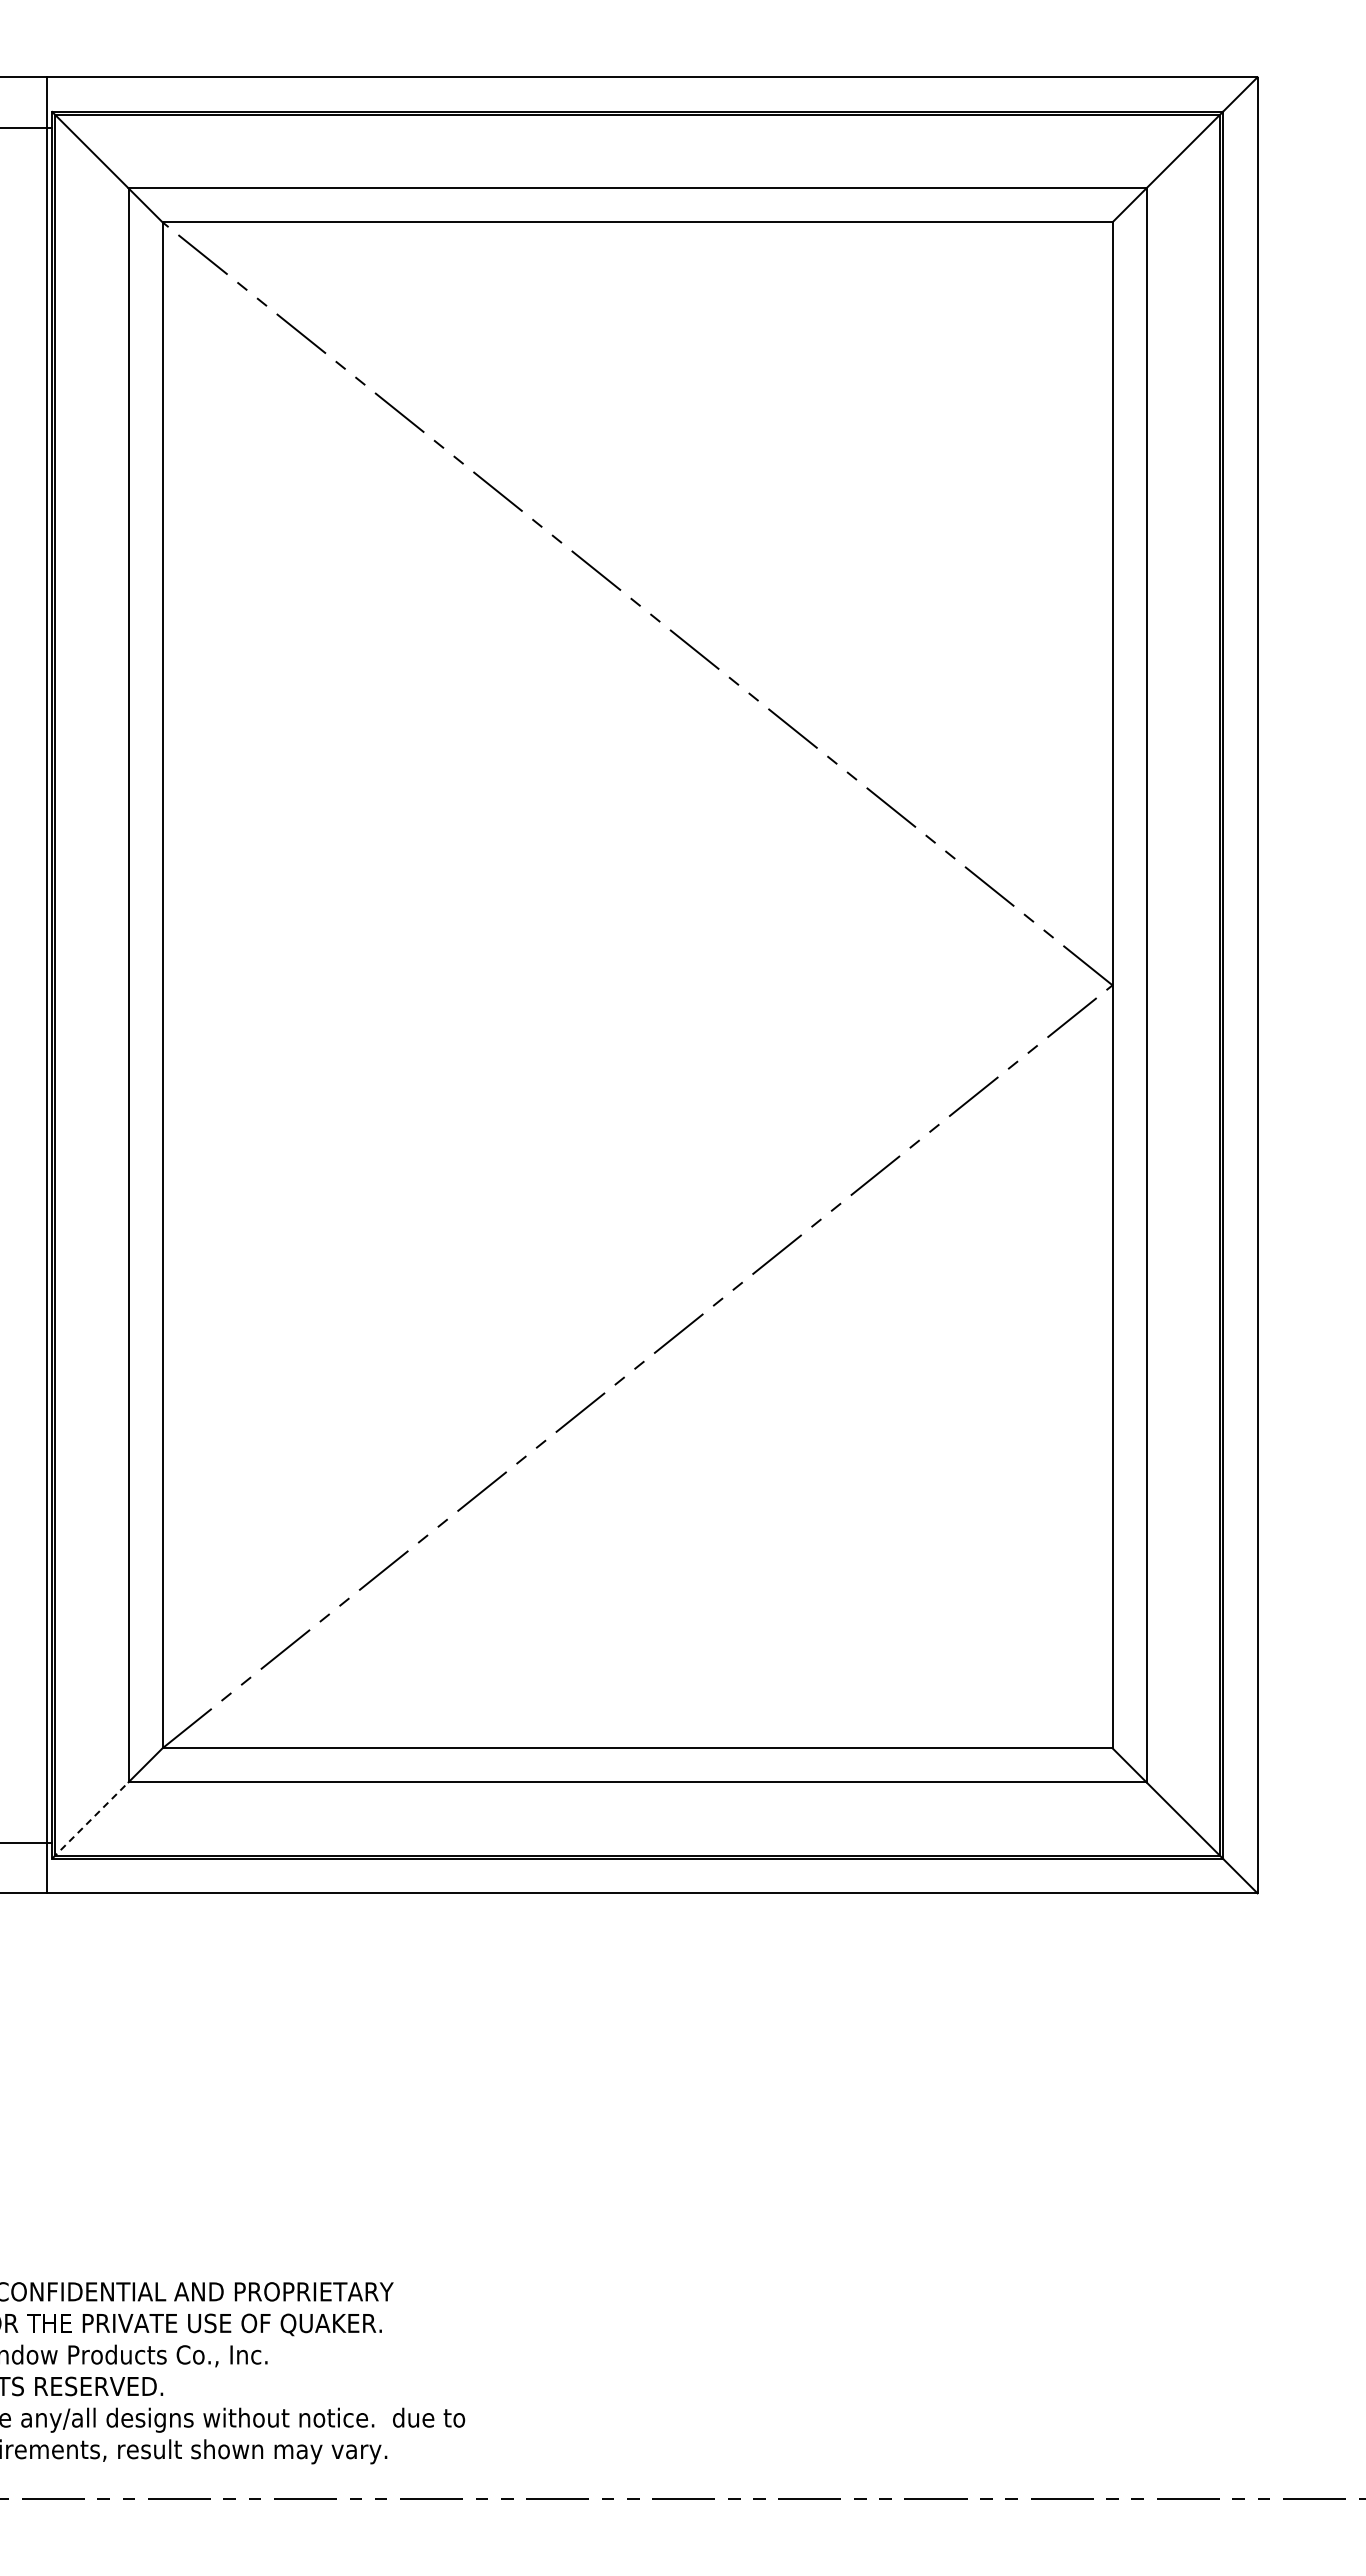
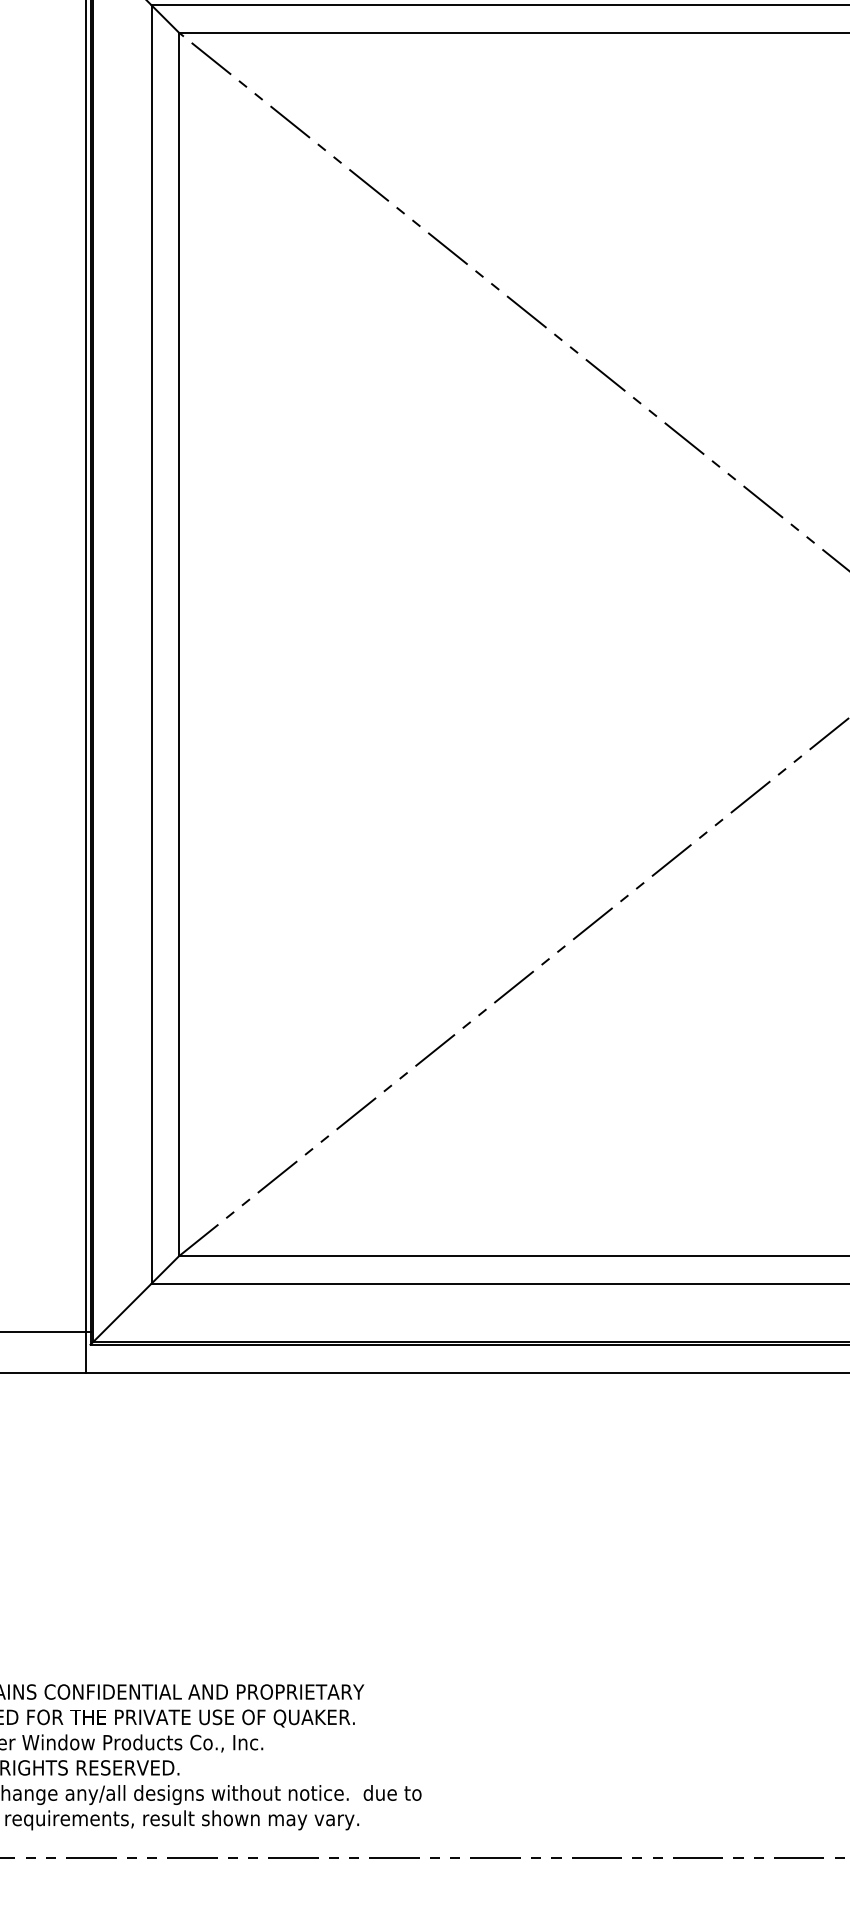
line: (90, 1820) -> (121, 1314), dashed -> solid

